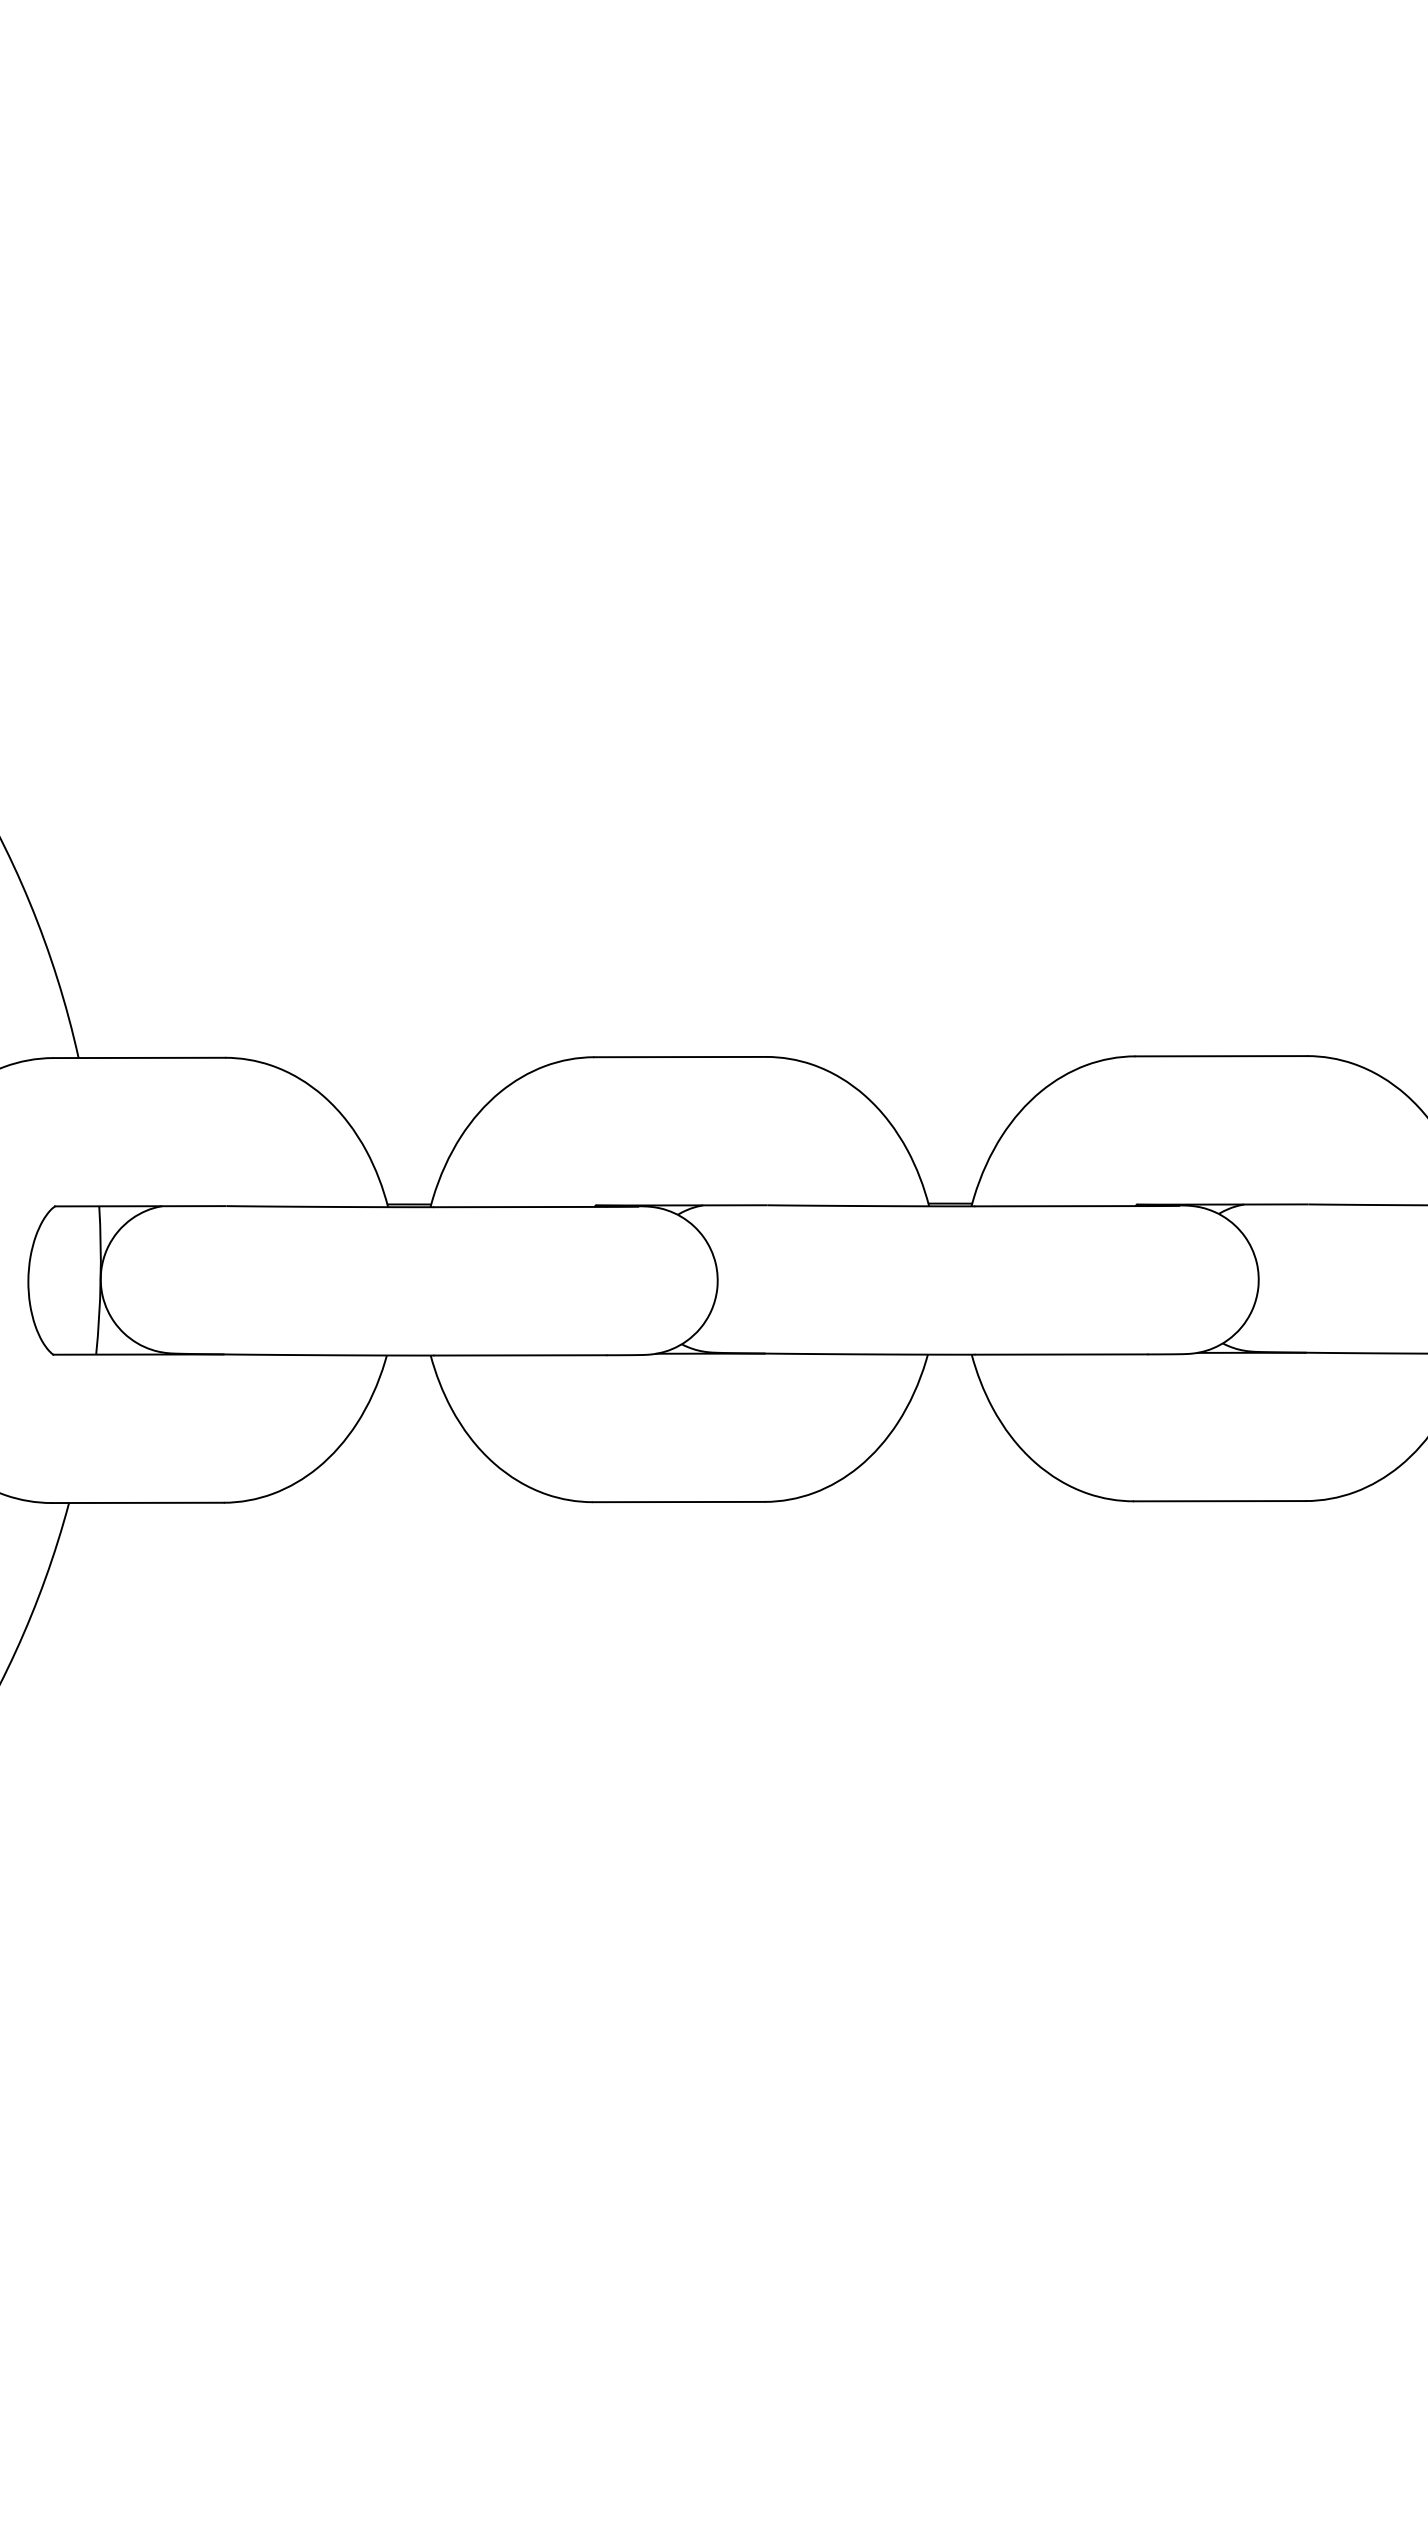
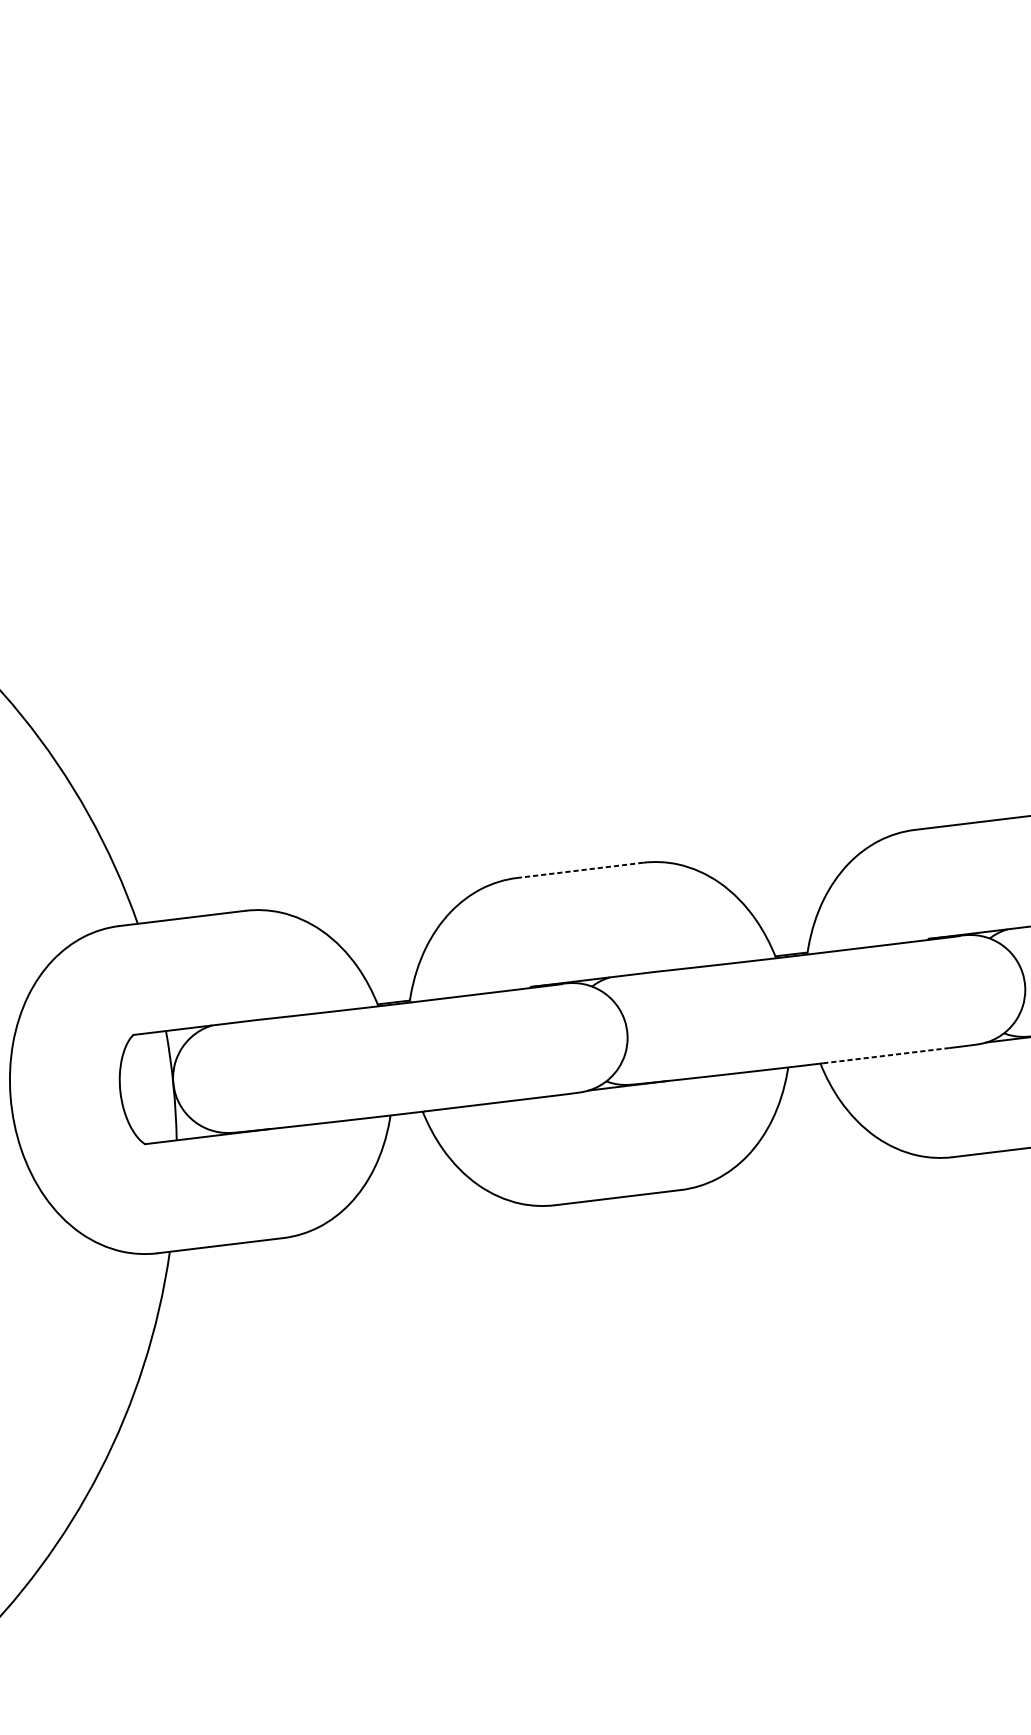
line: (680, 1057) -> (580, 870), solid -> dashed
line: (1061, 1354) -> (886, 1055), solid -> dashed

